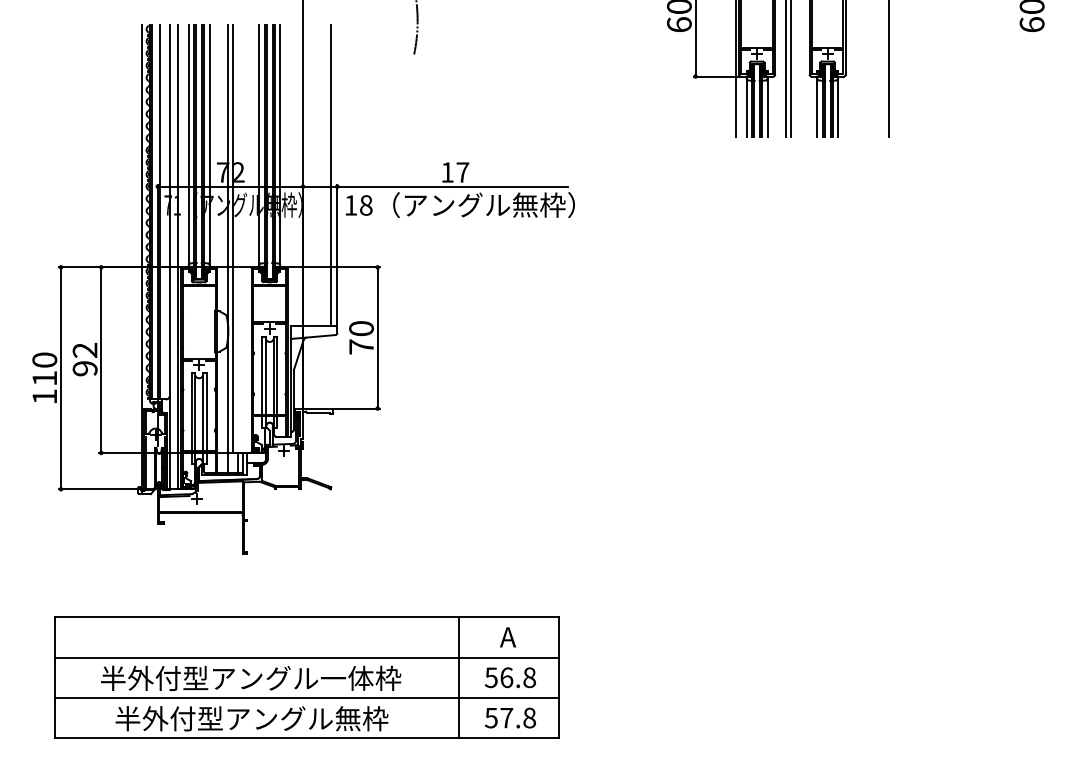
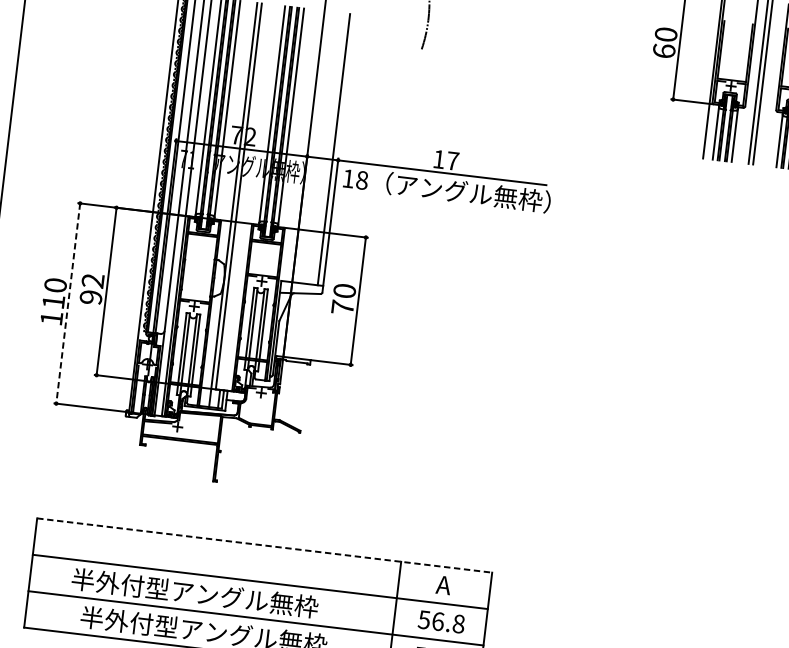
line: (60, 378) -> (67, 303), solid -> dashed
line: (307, 617) -> (264, 545), solid -> dashed
text: (361, 677) -> (307, 605), 半外付型アングル一体枠 -> 半外付型アングル無枠

